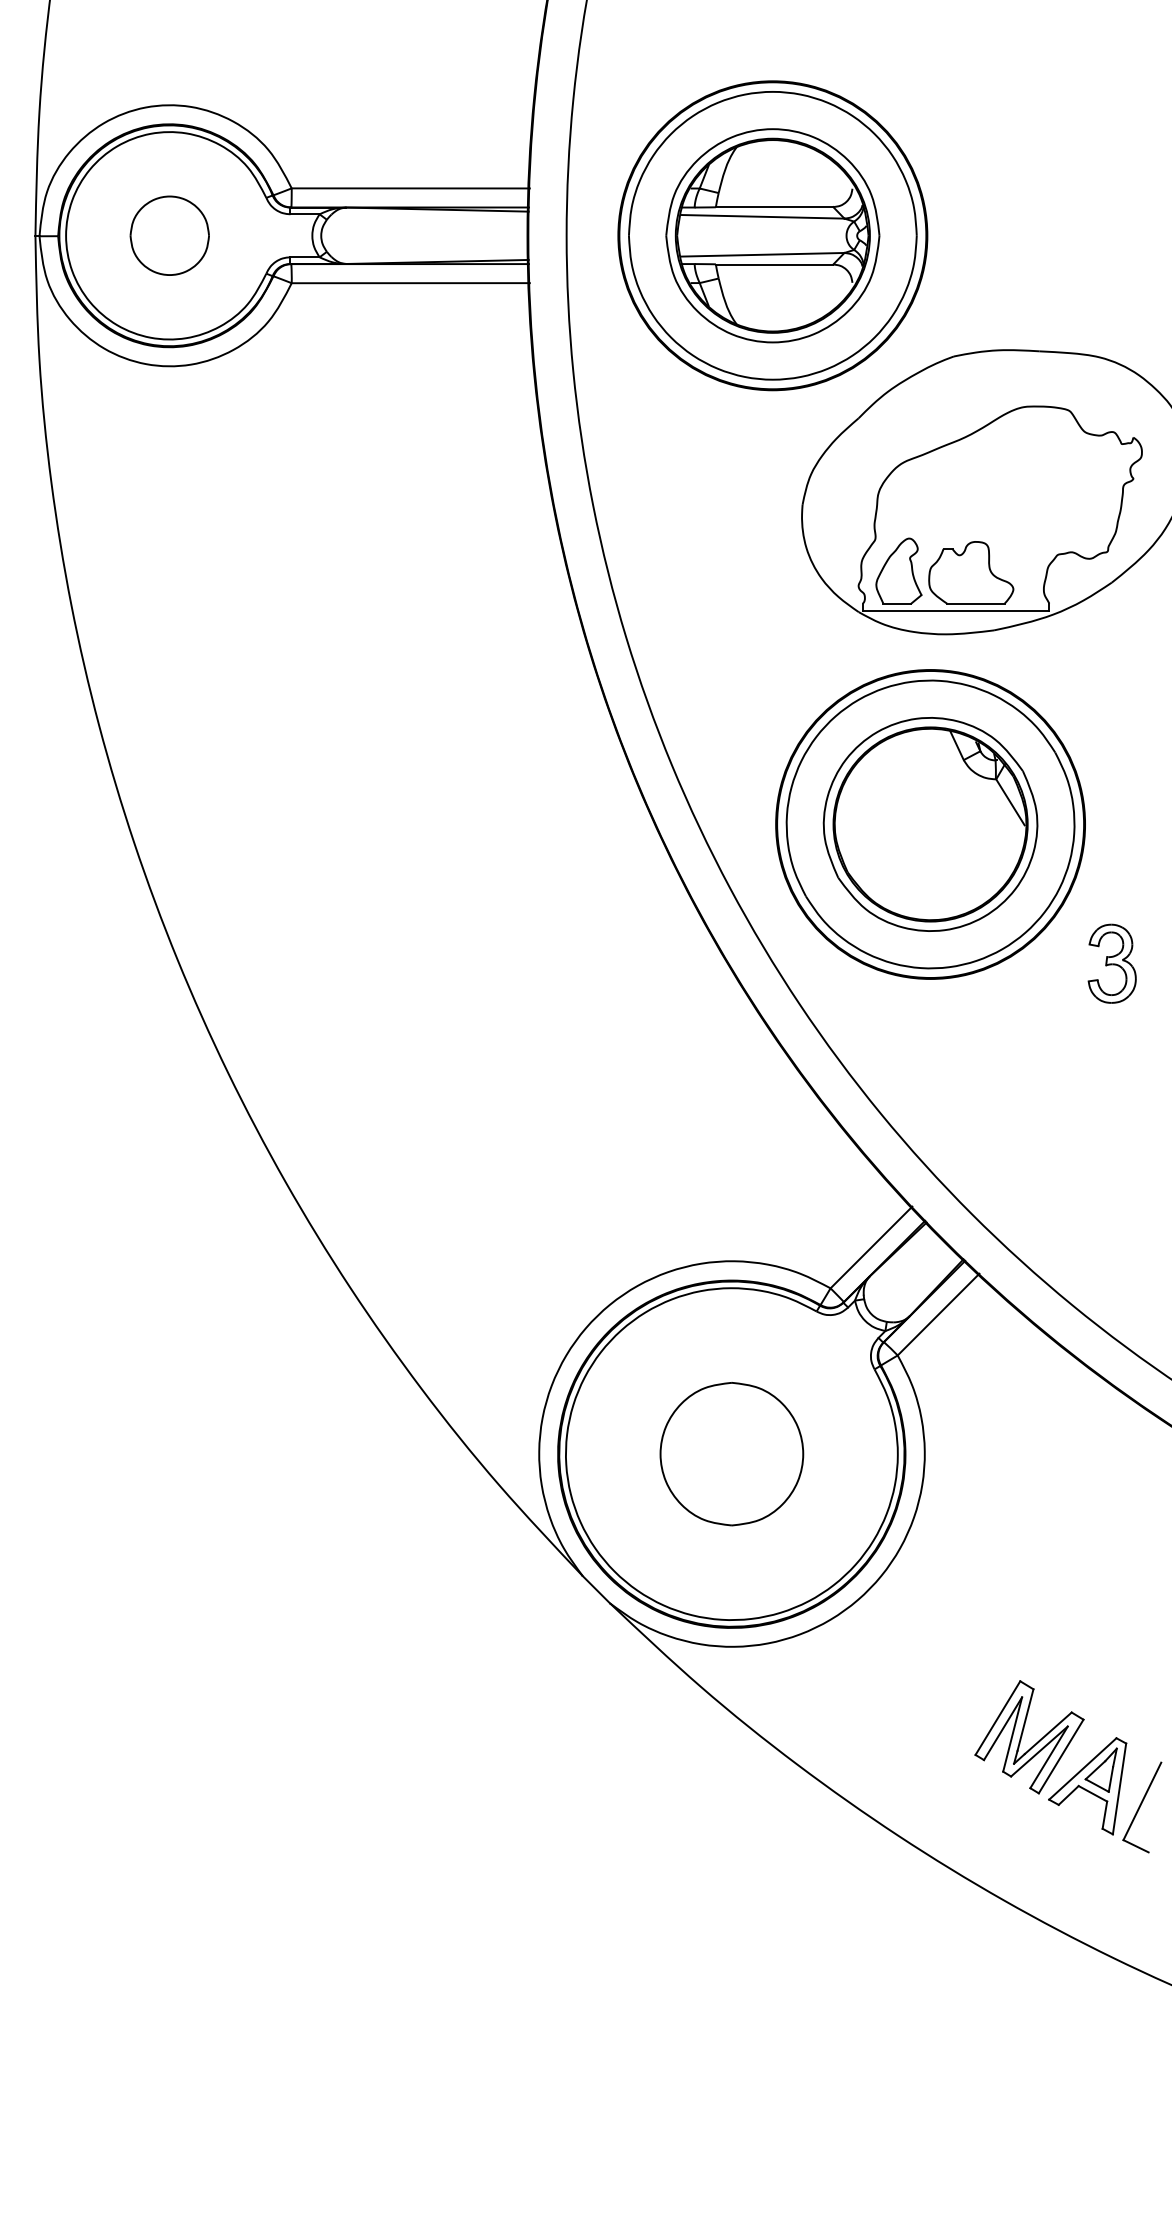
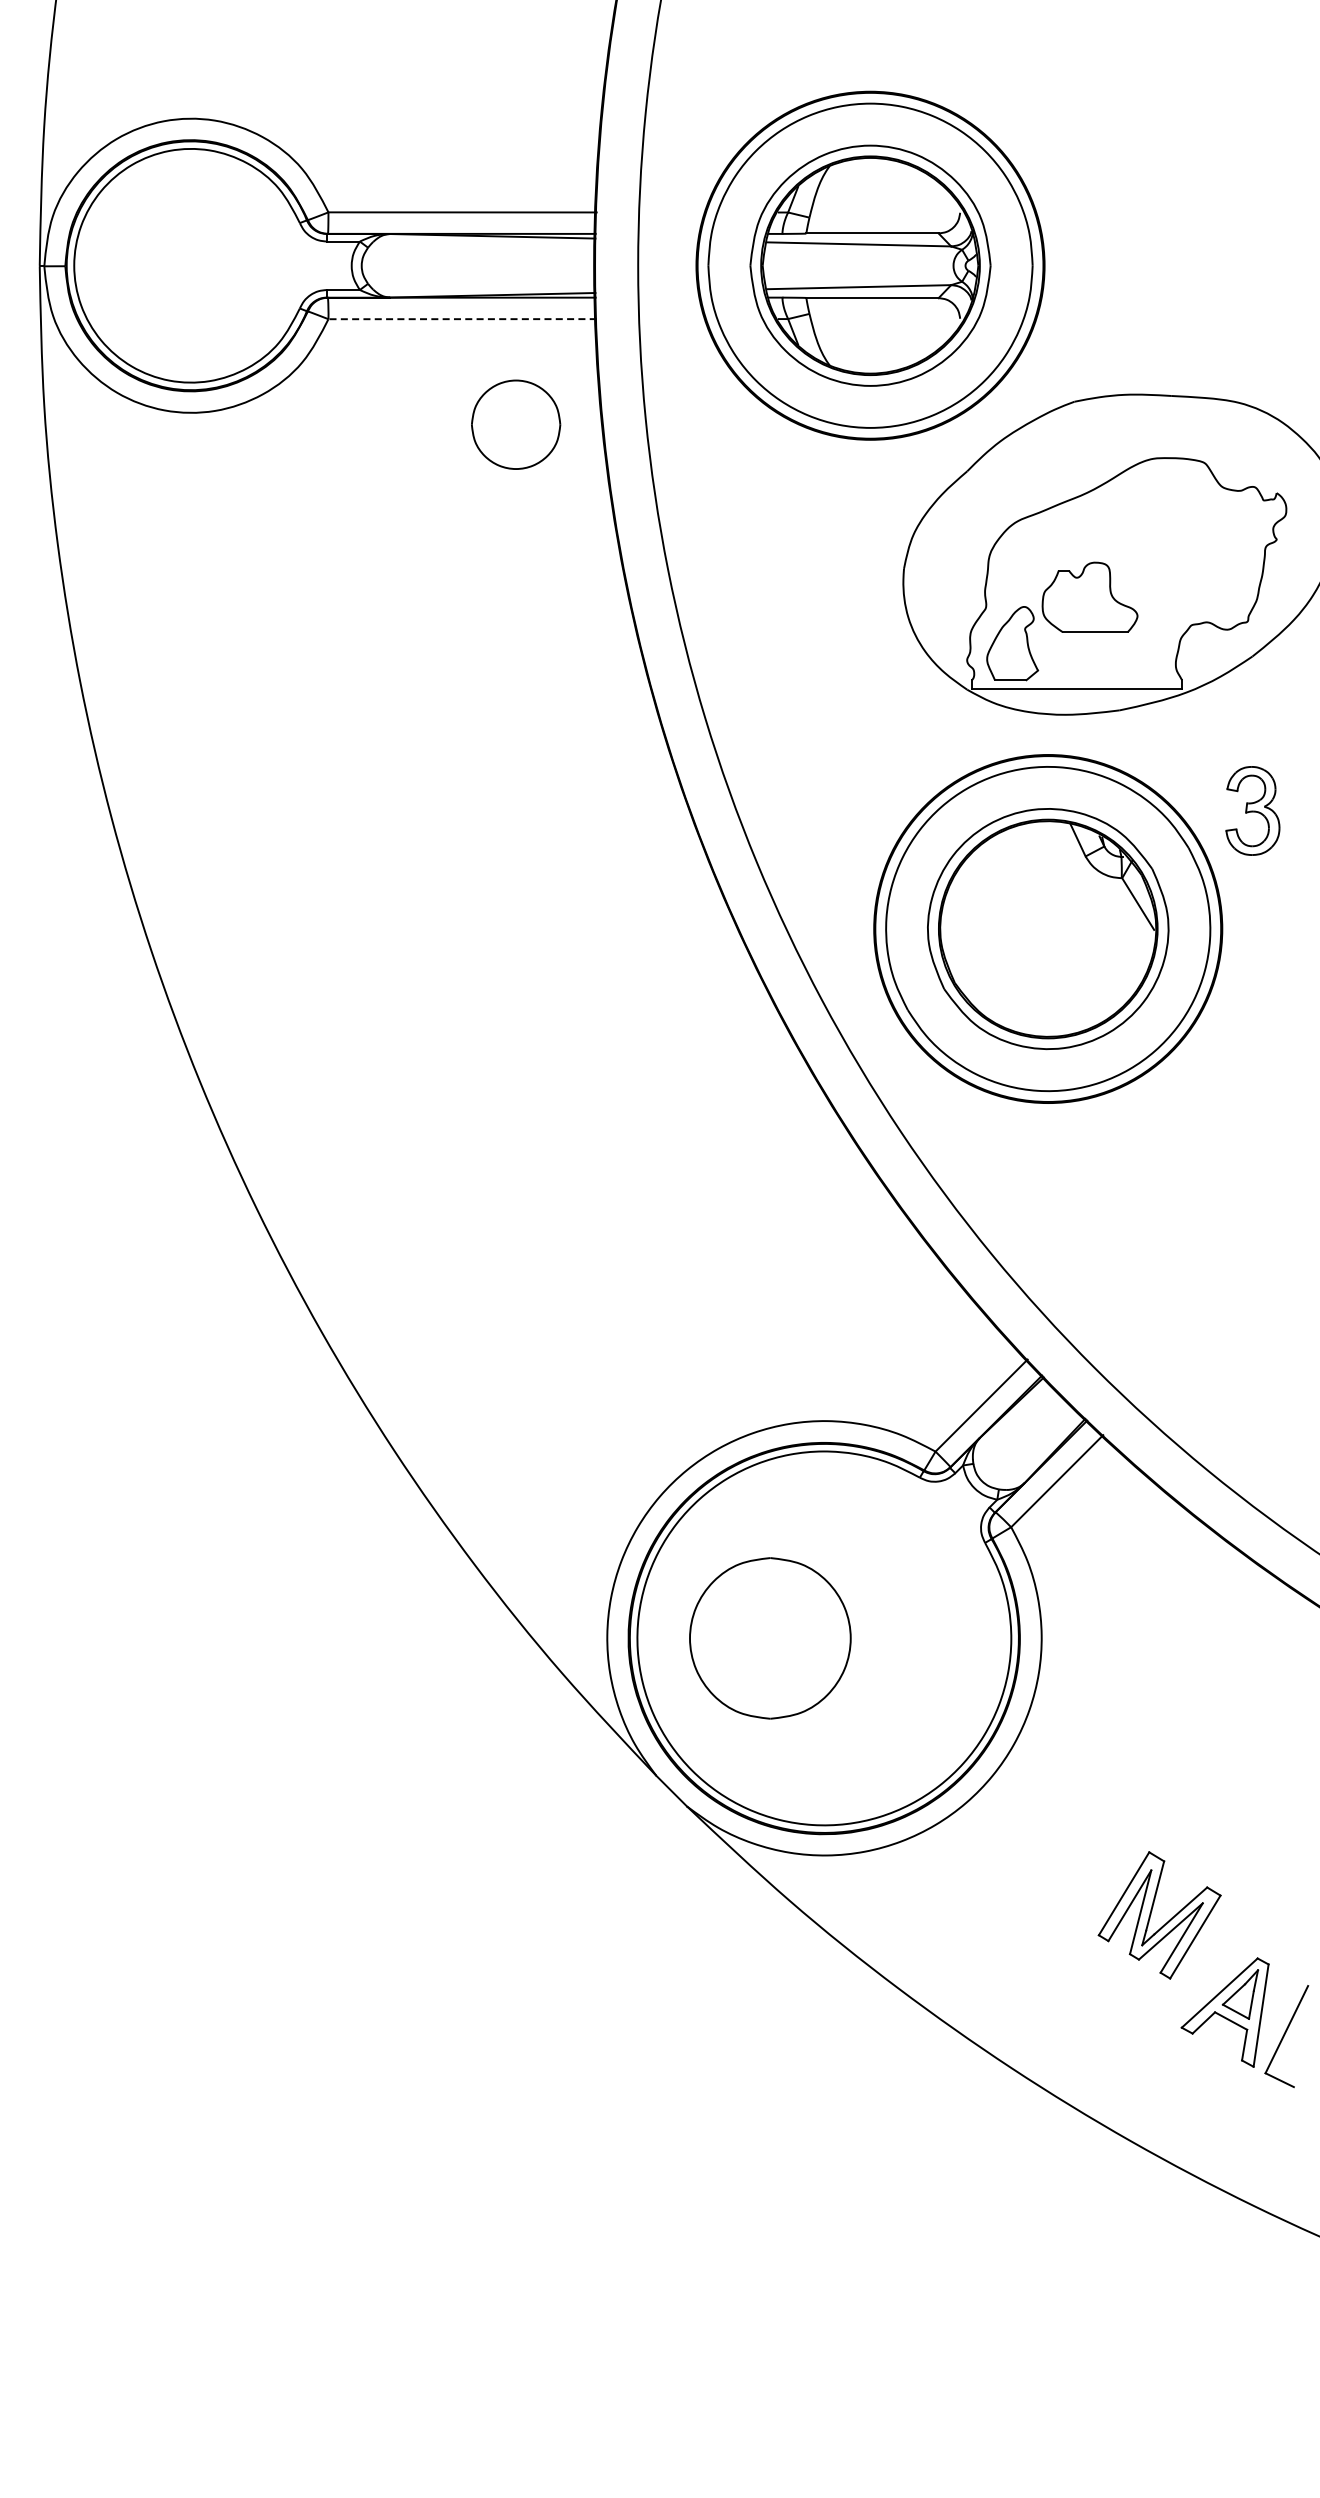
part: (170, 235) -> (516, 424), moved
line: (410, 283) -> (462, 319), solid -> dashed
part: (970, 571) -> (1089, 596), moved
part: (1111, 963) -> (1252, 810), moved
part: (732, 1454) -> (770, 1638), moved
part: (1022, 1737) -> (1151, 1915), moved

